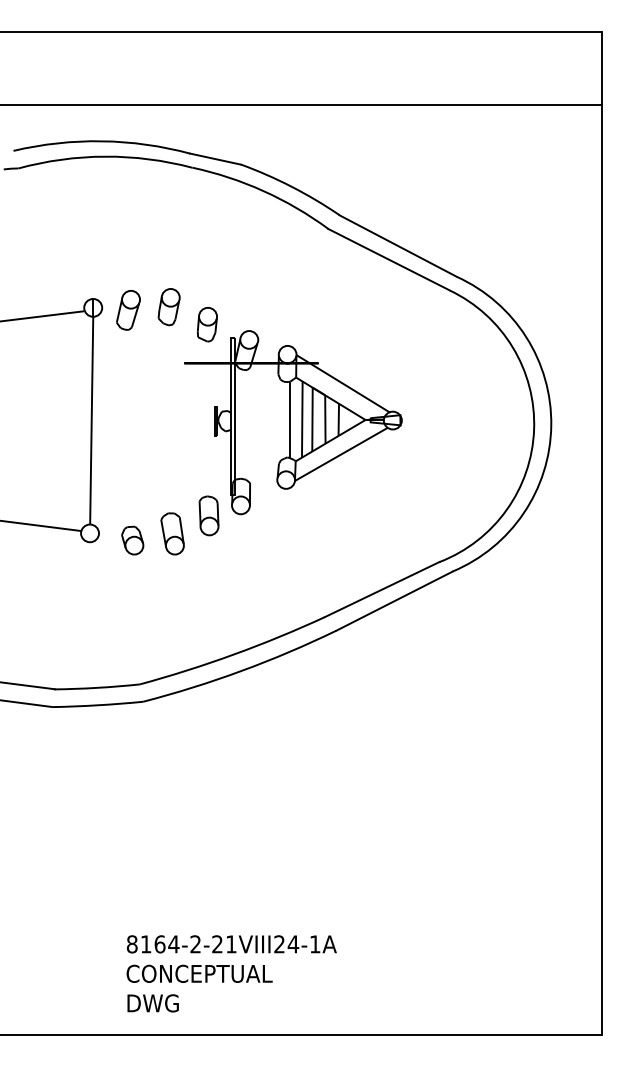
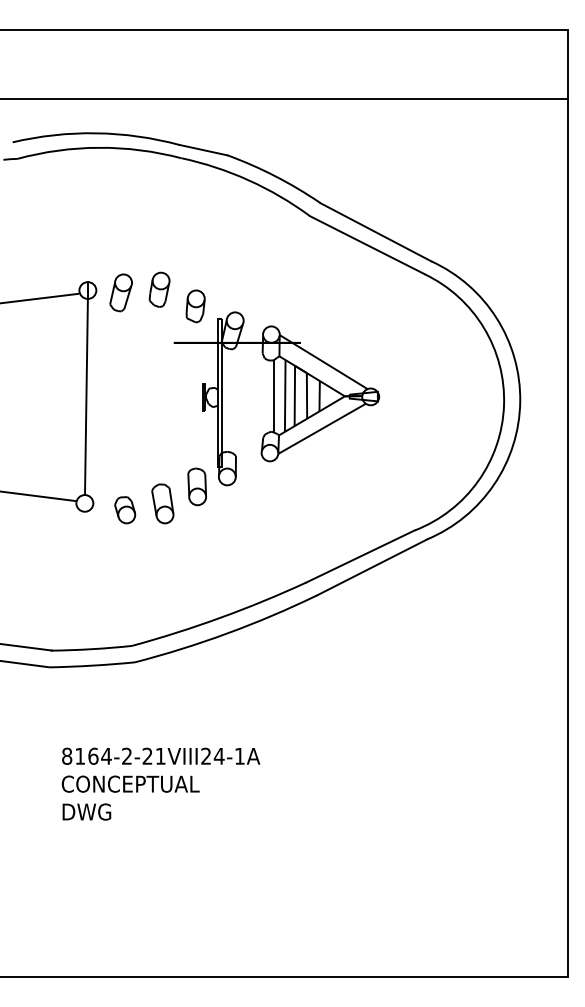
text: (231, 973) -> (160, 783), moved

